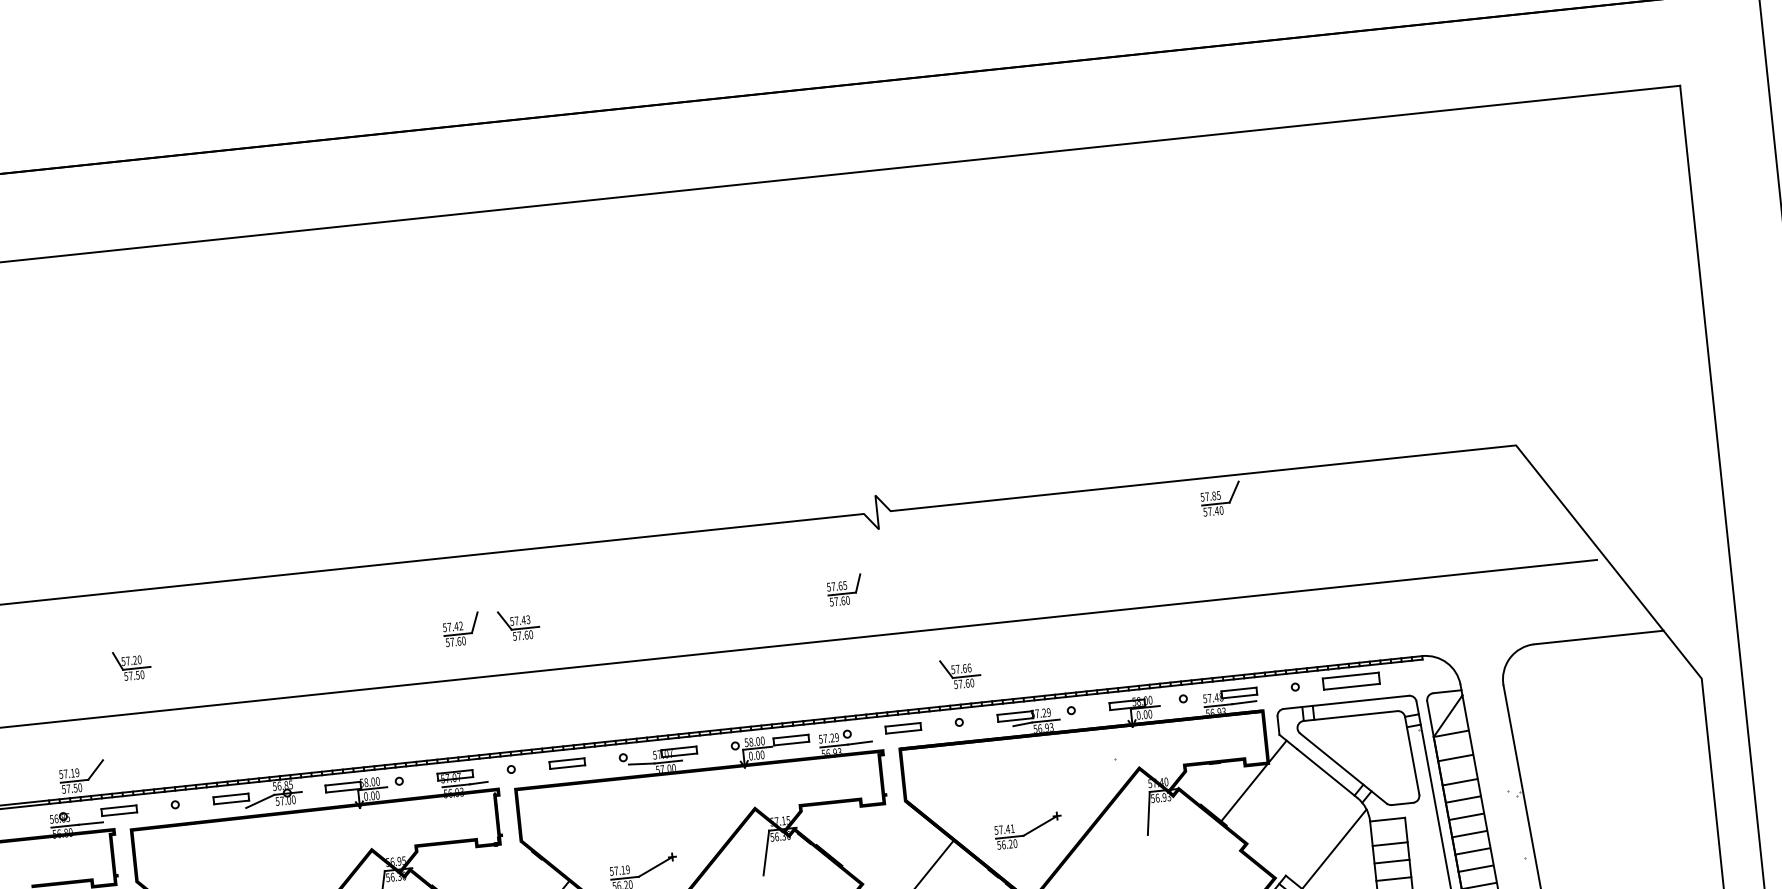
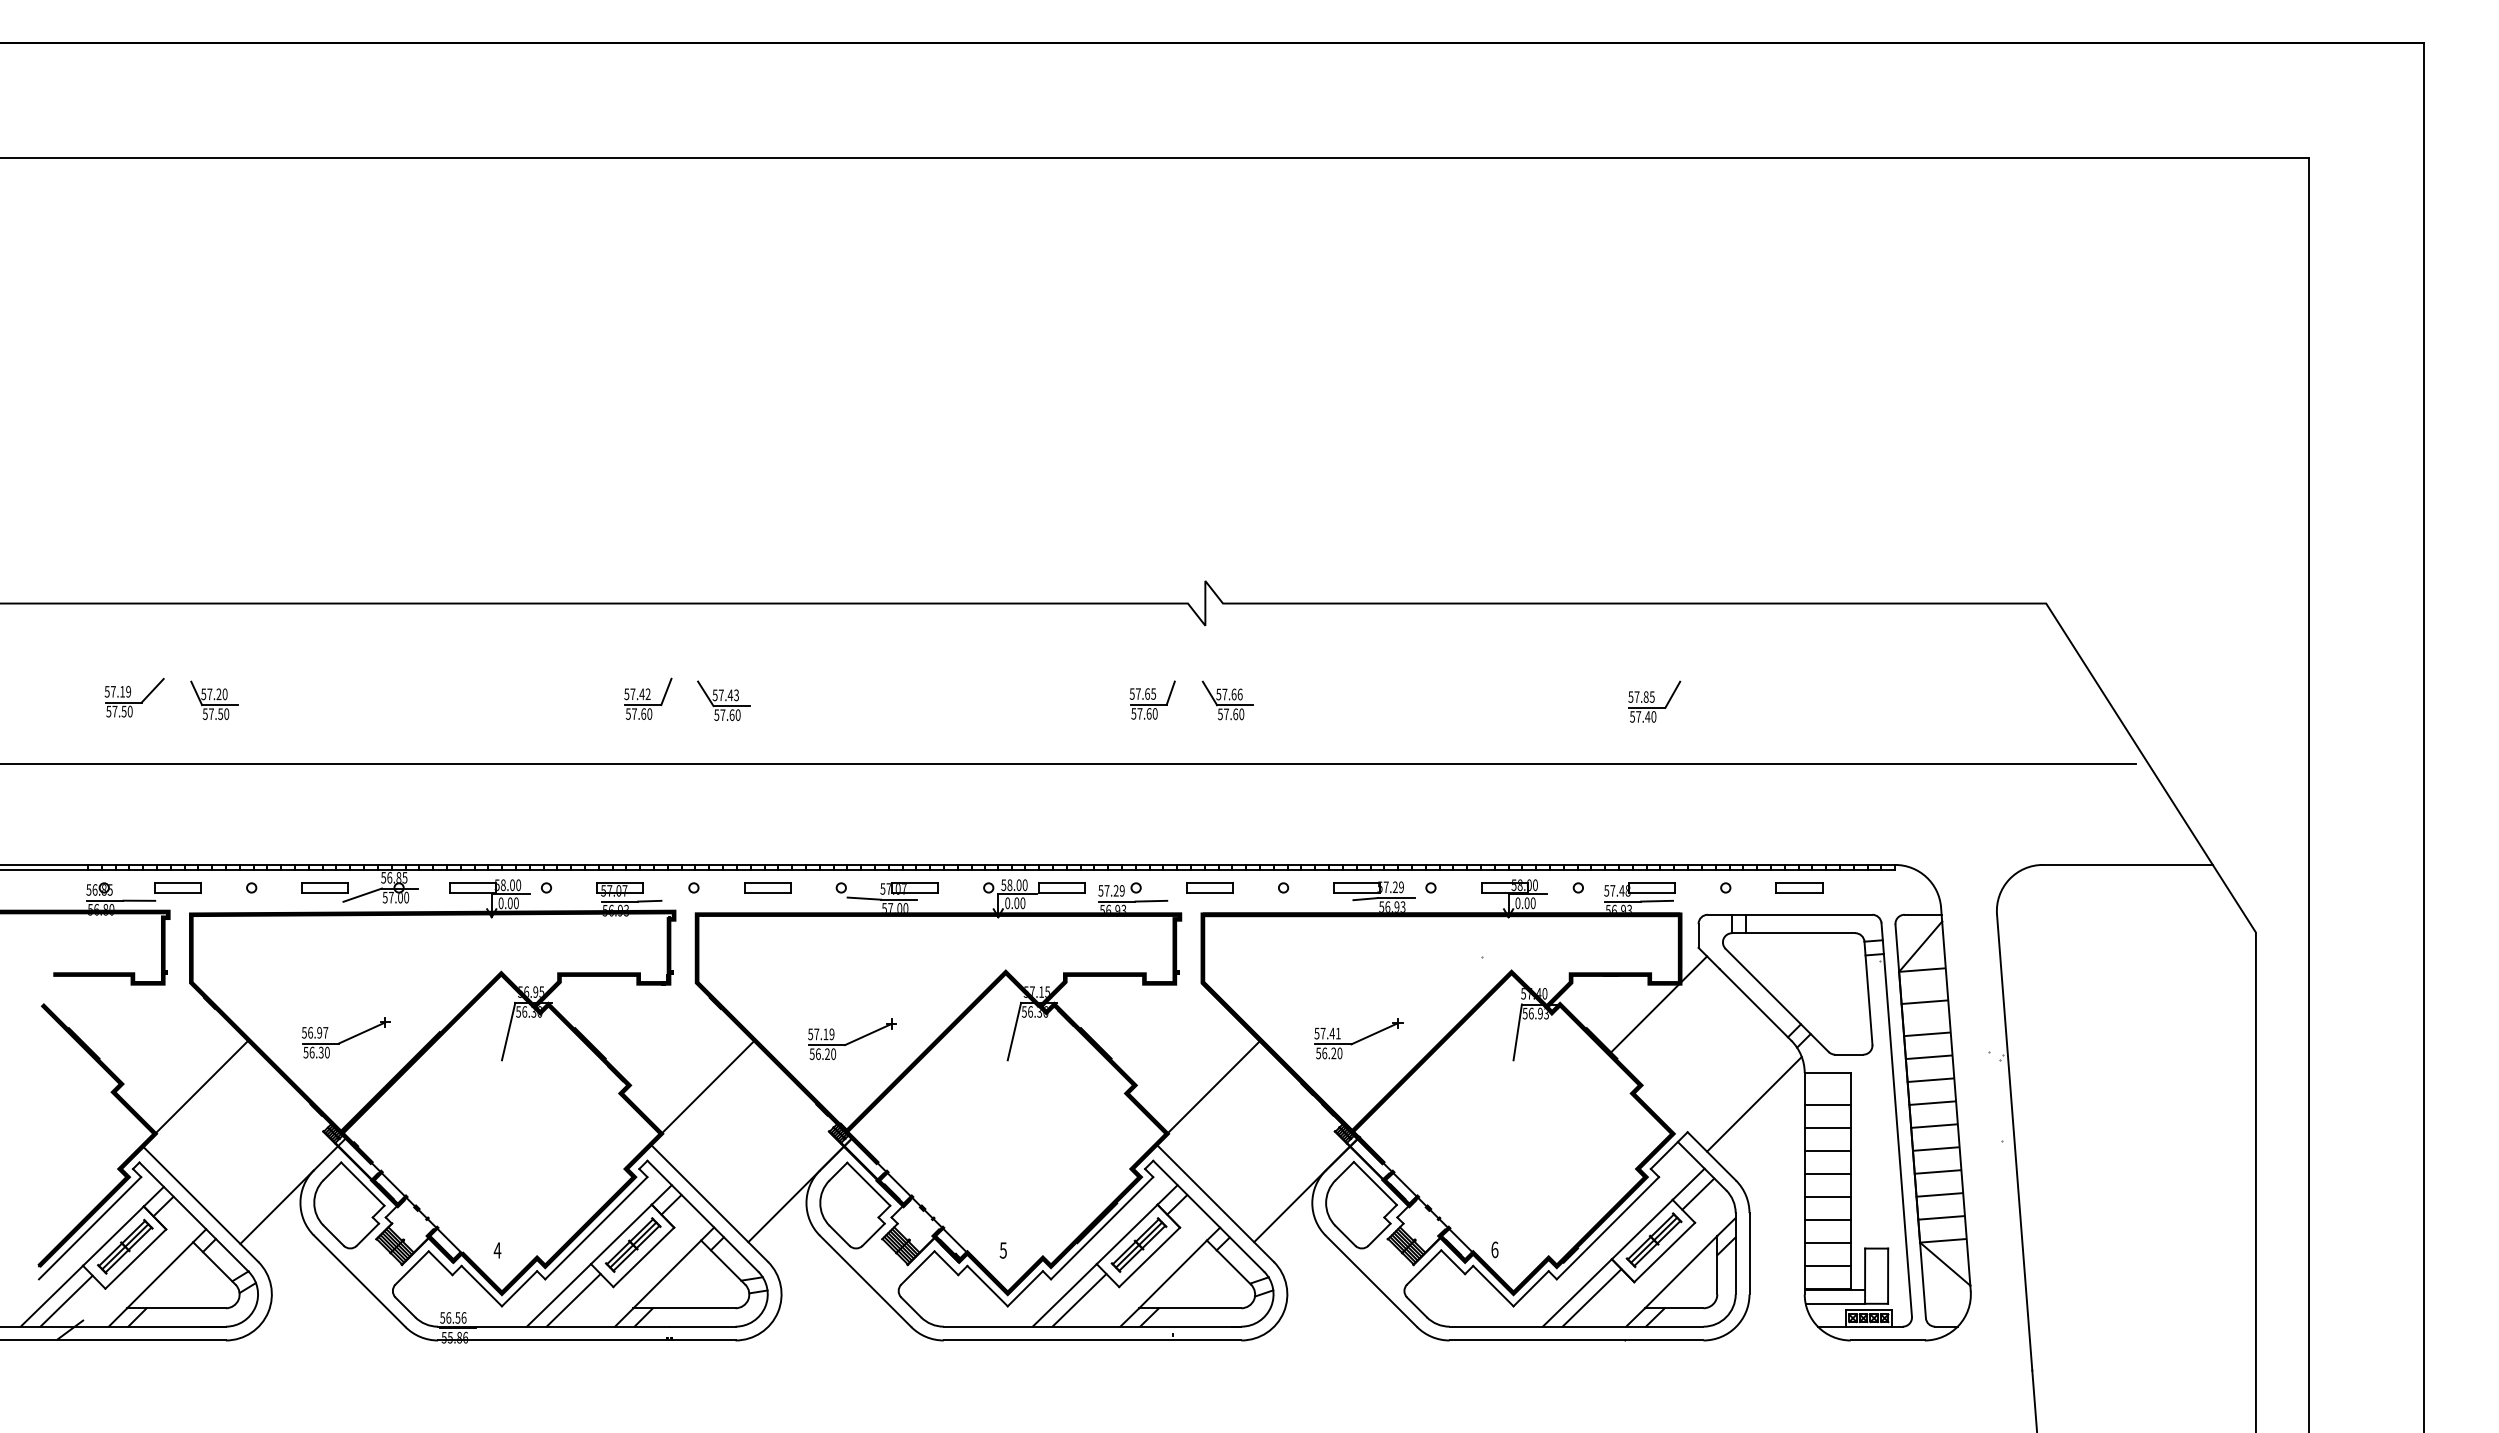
part: (1220, 498) -> (1654, 701), moved
part: (960, 673) -> (1227, 700), moved
part: (1351, 680) -> (1799, 887), size x0.62
part: (82, 776) -> (134, 697), moved

